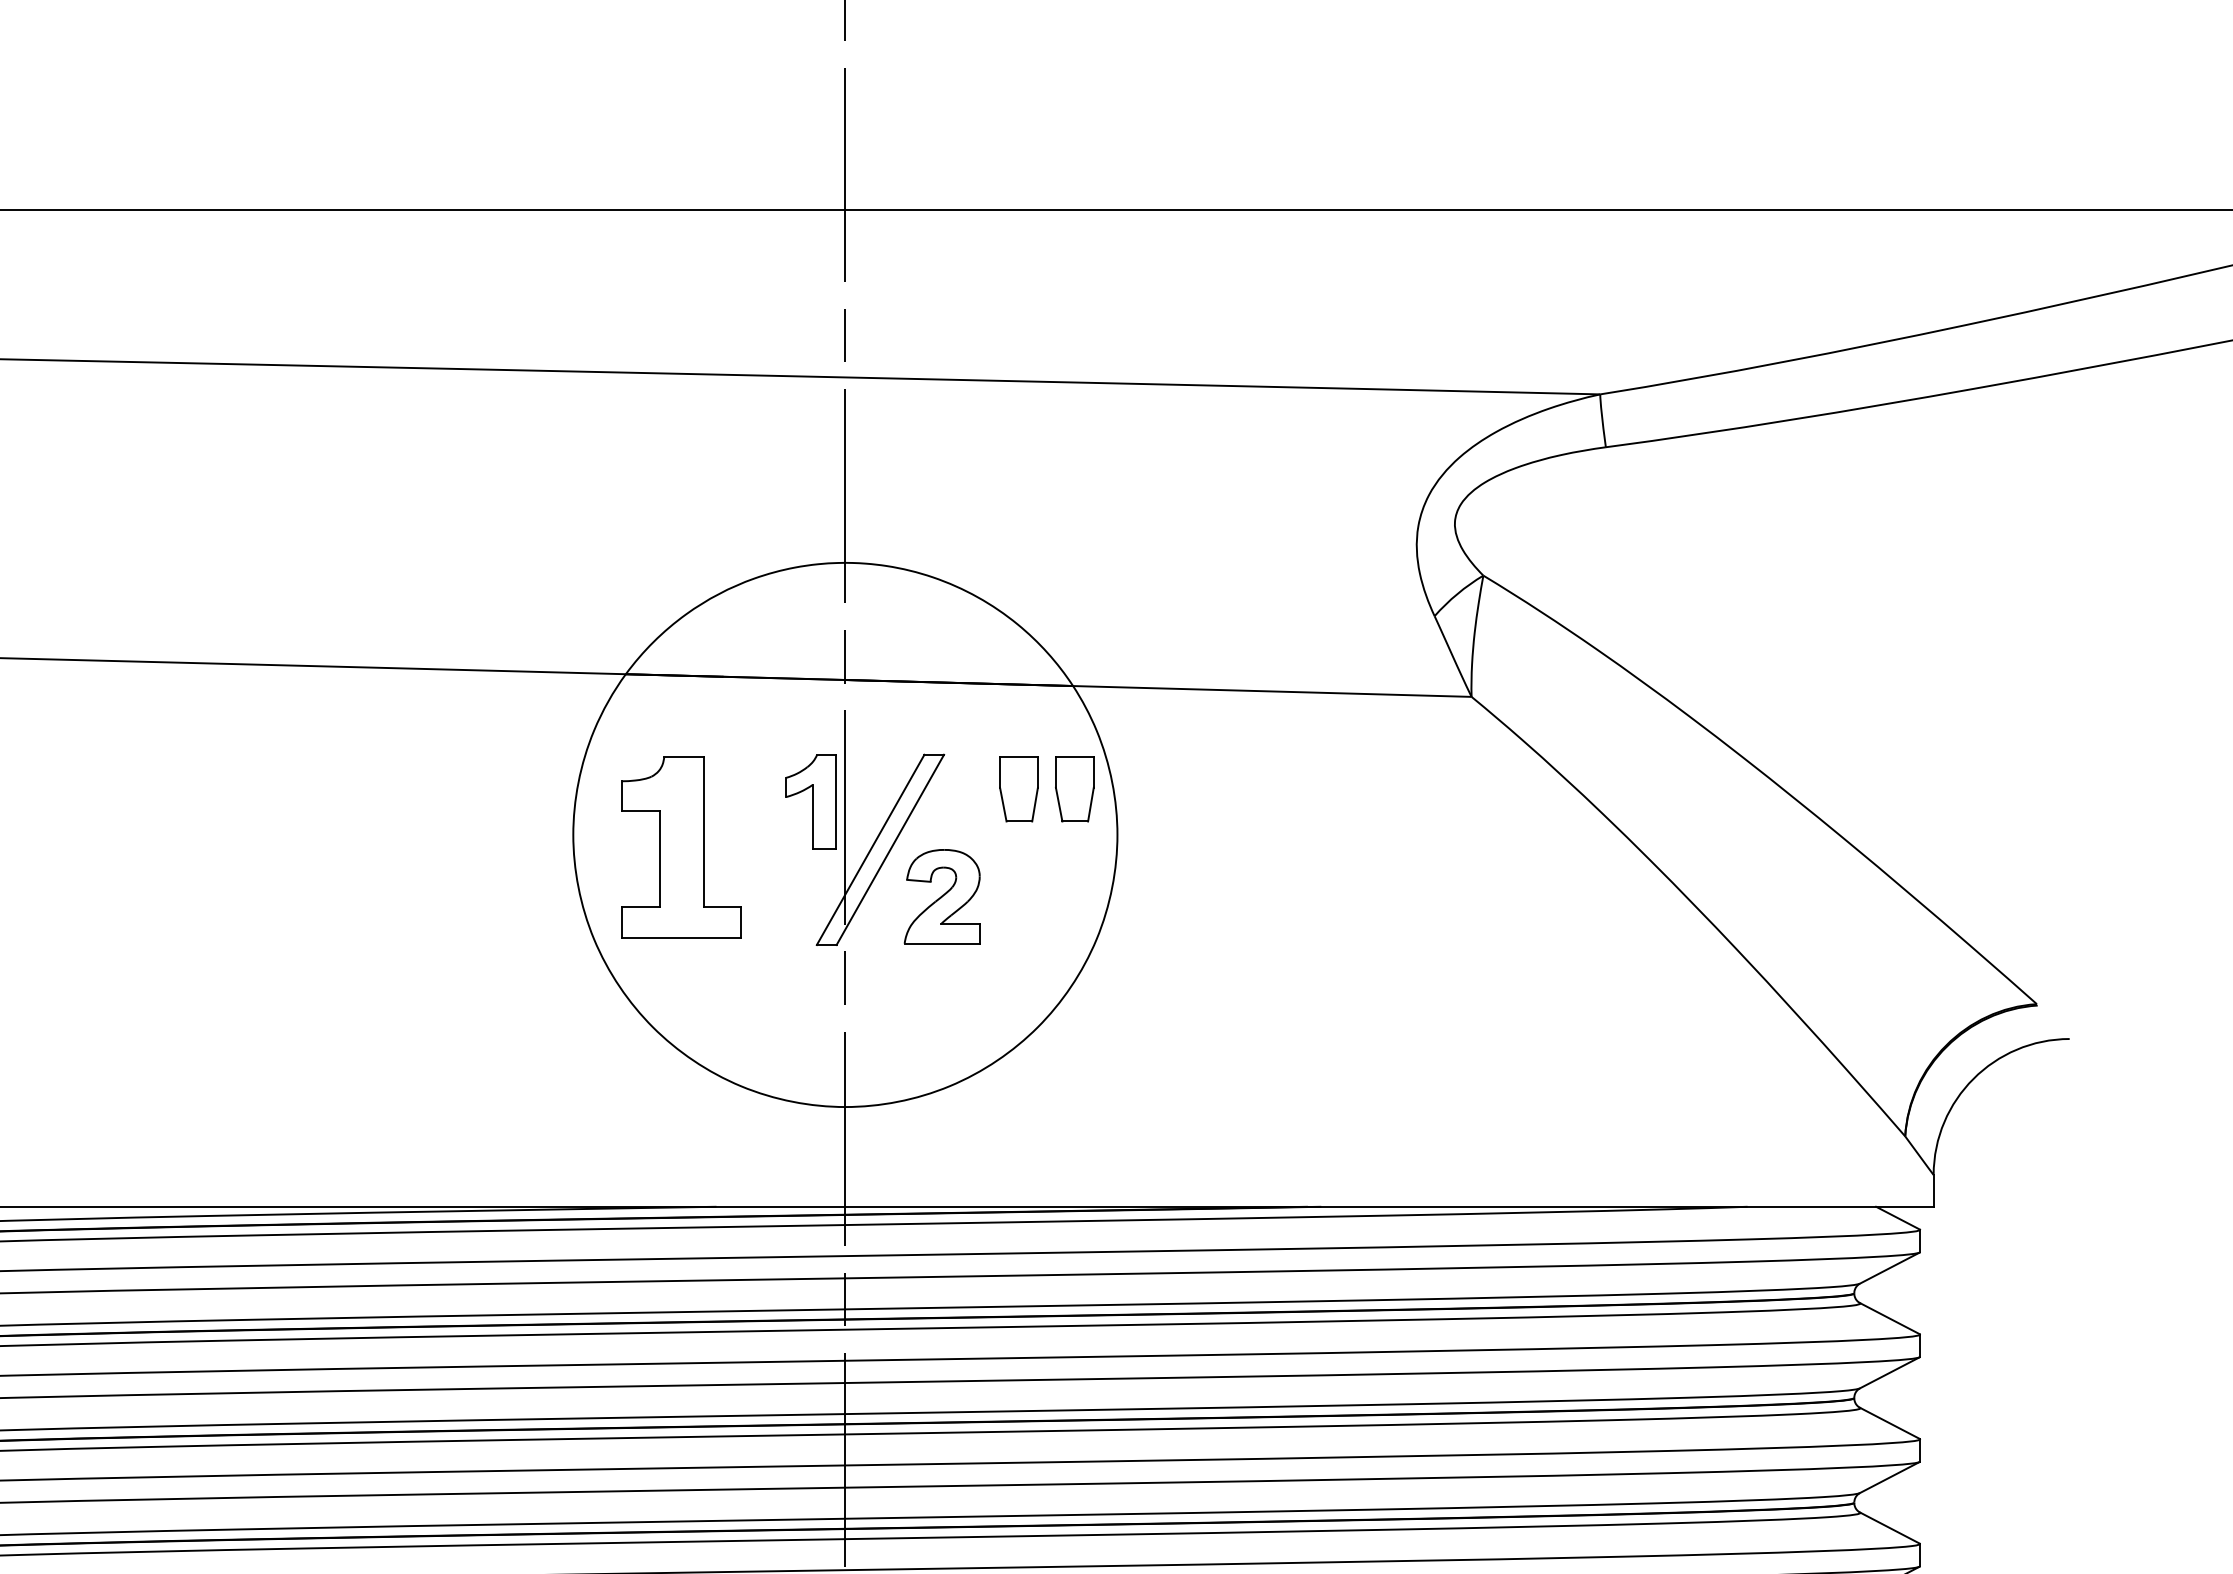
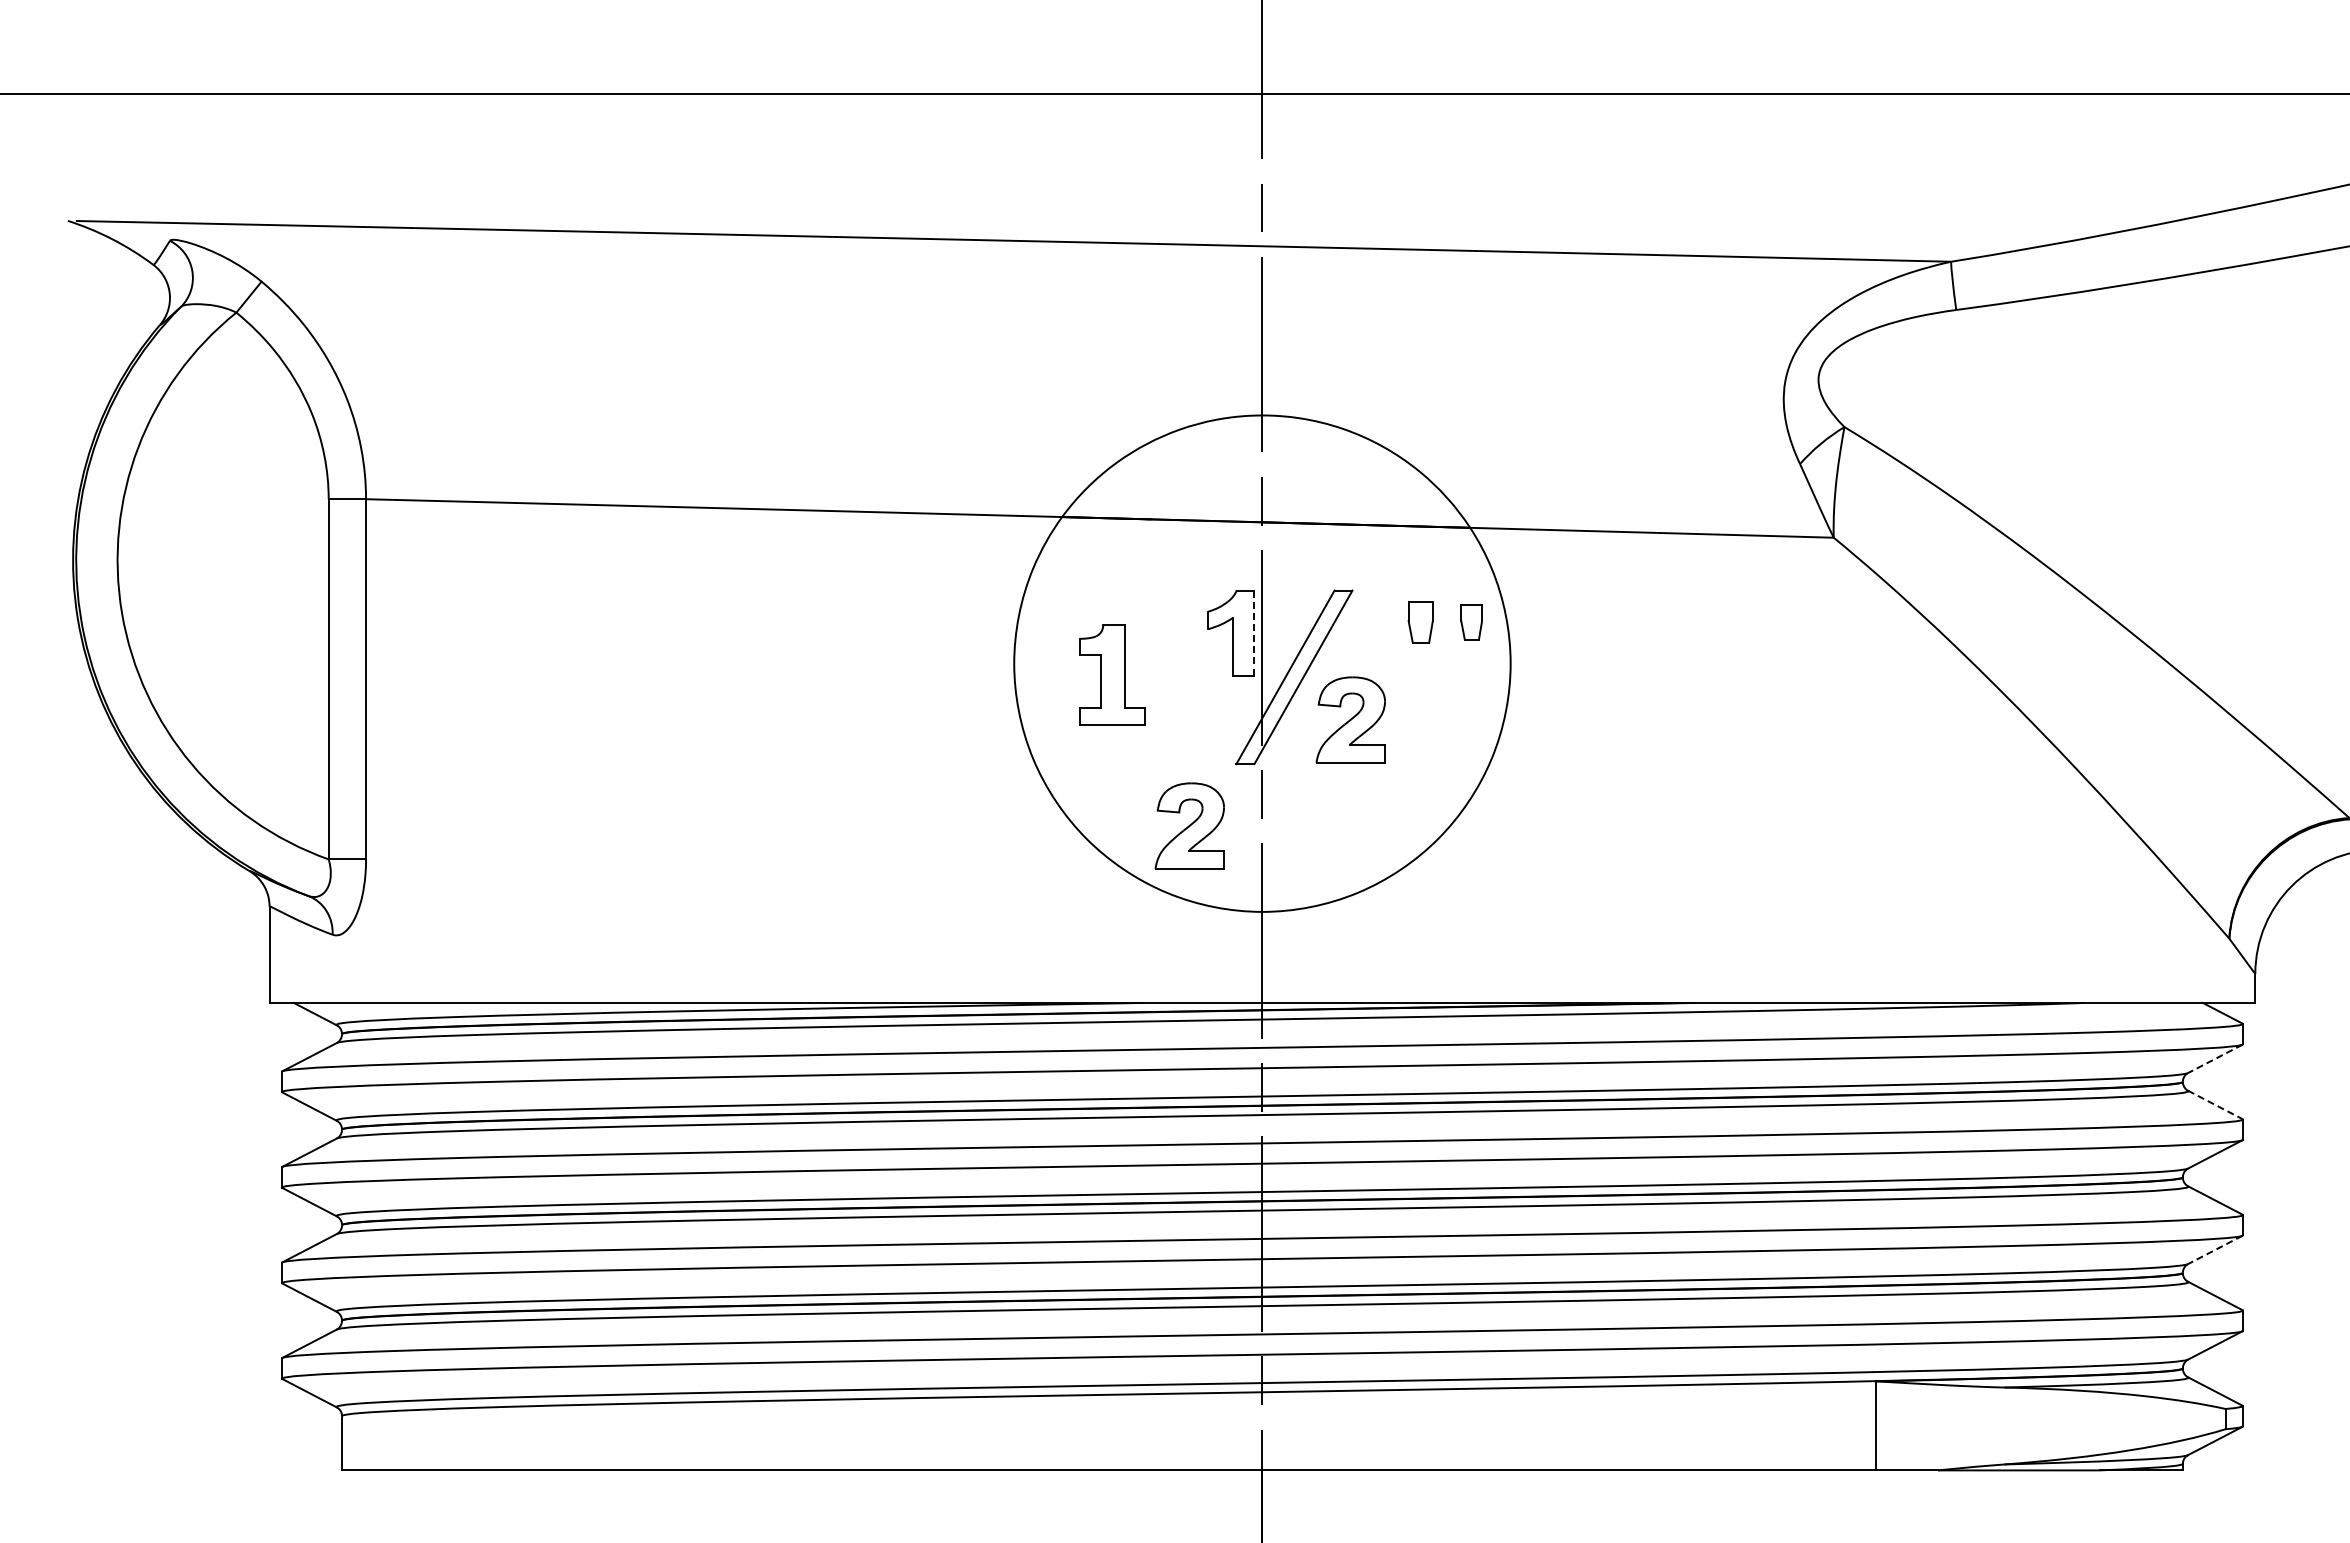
part: (1018, 789) -> (1420, 622), size x0.7
part: (1074, 789) -> (1471, 622), size x0.6
line: (836, 801) -> (1254, 633), solid -> dashed
part: (681, 846) -> (1112, 674), size x0.6
part: (765, 1012) -> (1189, 825), added
line: (1890, 1267) -> (2215, 1058), solid -> dashed
line: (1890, 1318) -> (2215, 1104), solid -> dashed
line: (1890, 1477) -> (2215, 1249), solid -> dashed

